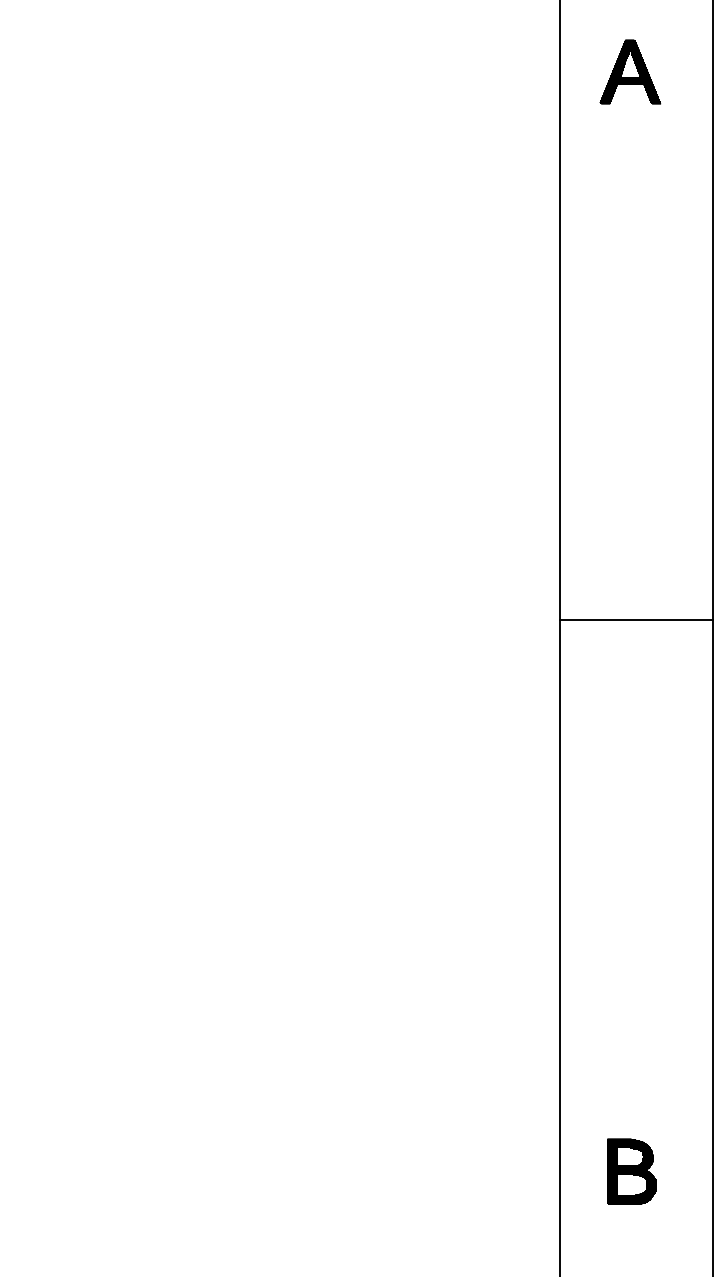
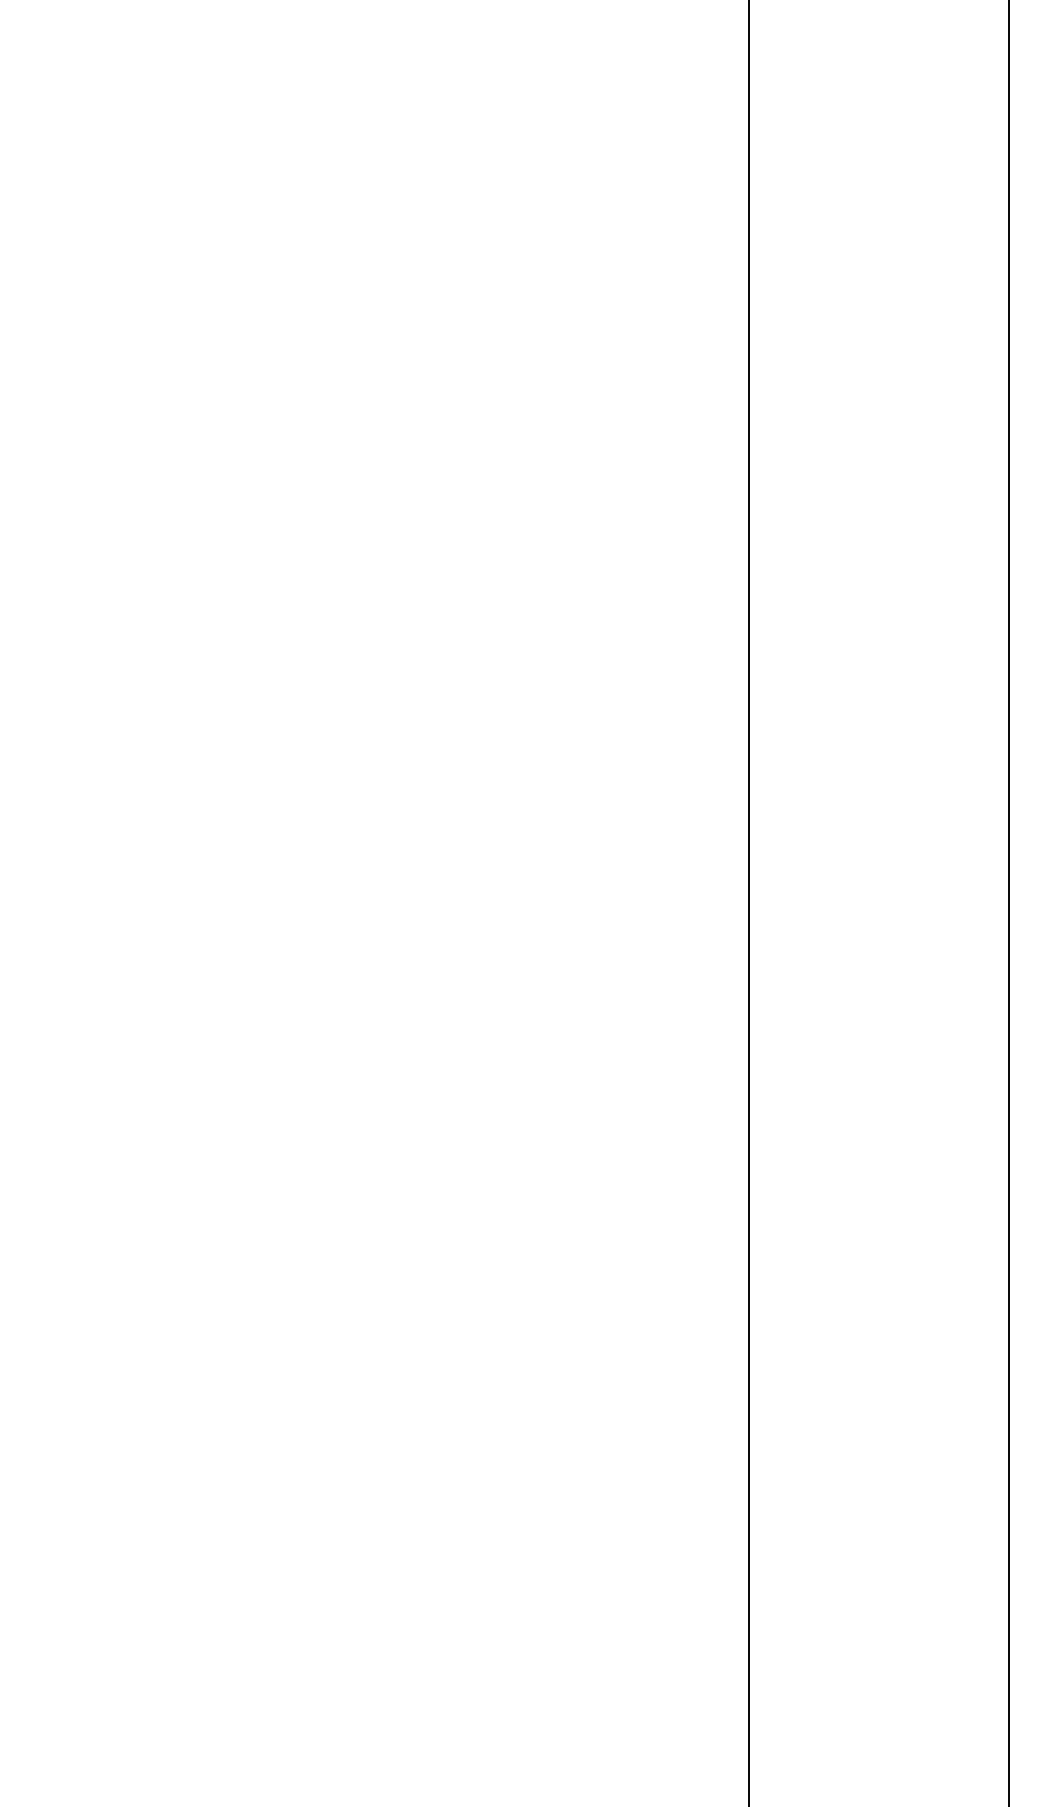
part: (630, 71) -> (869, 195), removed
line: (636, 619) -> (879, 1131), removed

